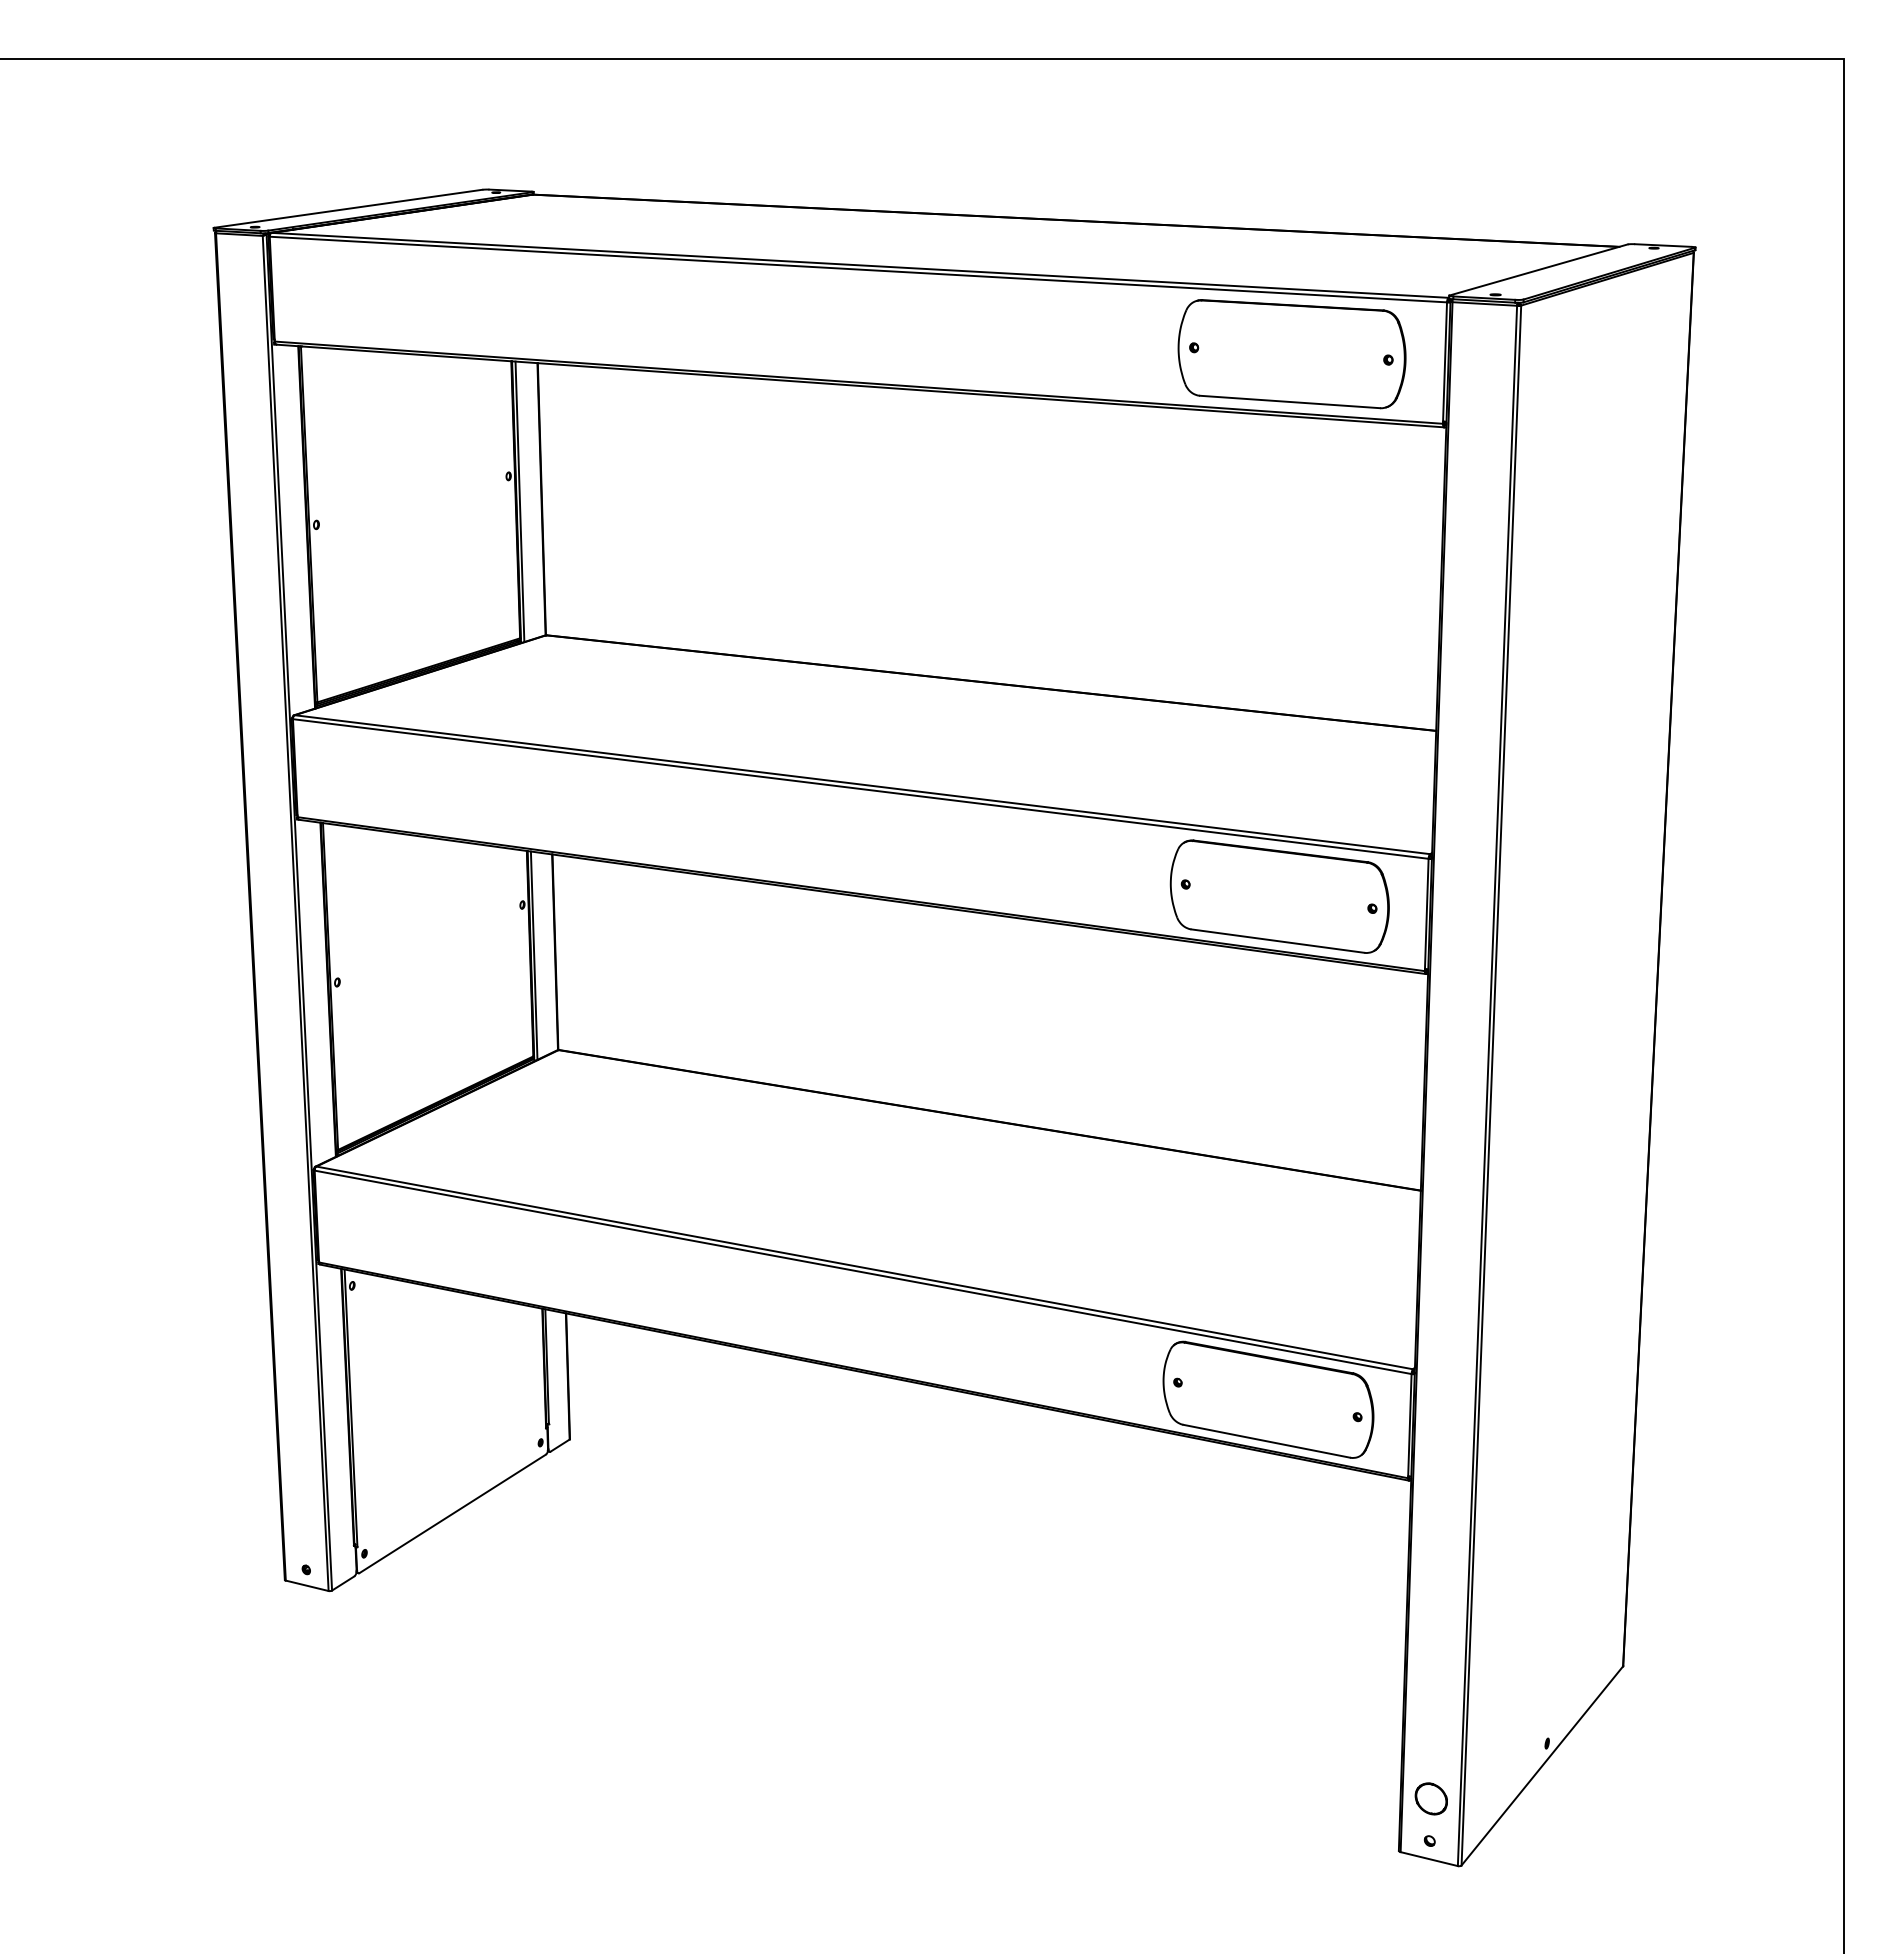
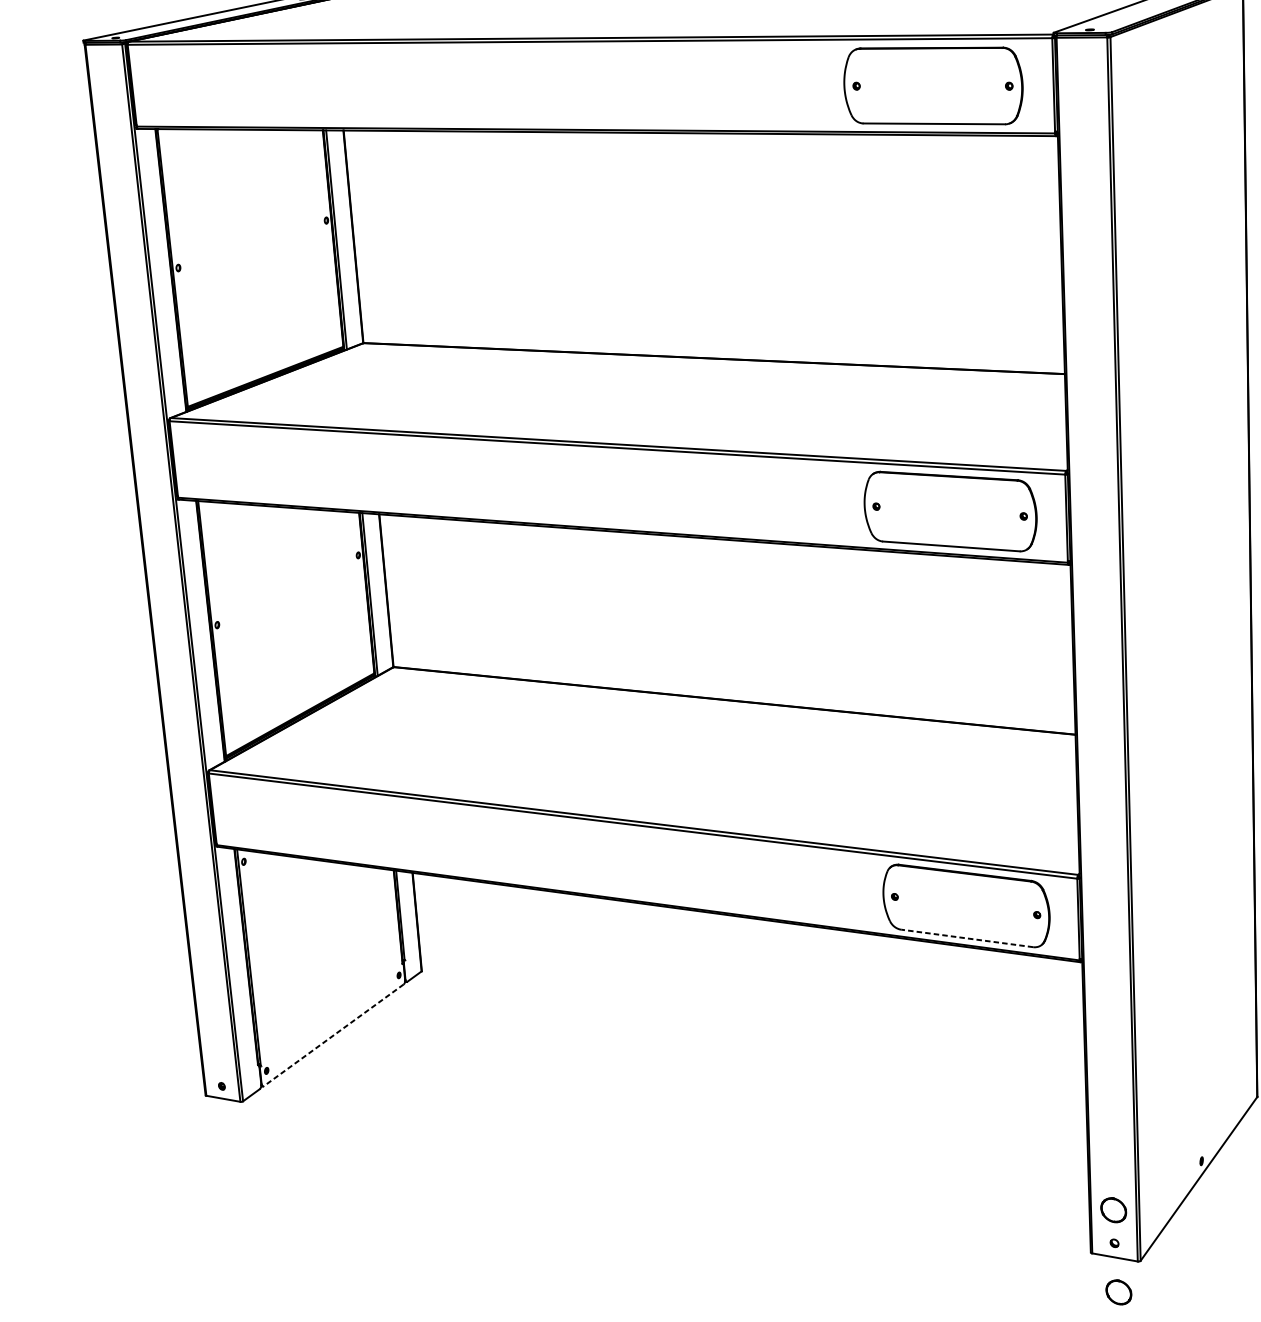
line: (1266, 1441) -> (967, 938), solid -> dashed
line: (452, 1514) -> (333, 1035), solid -> dashed
part: (1430, 1903) -> (1118, 1292), added

